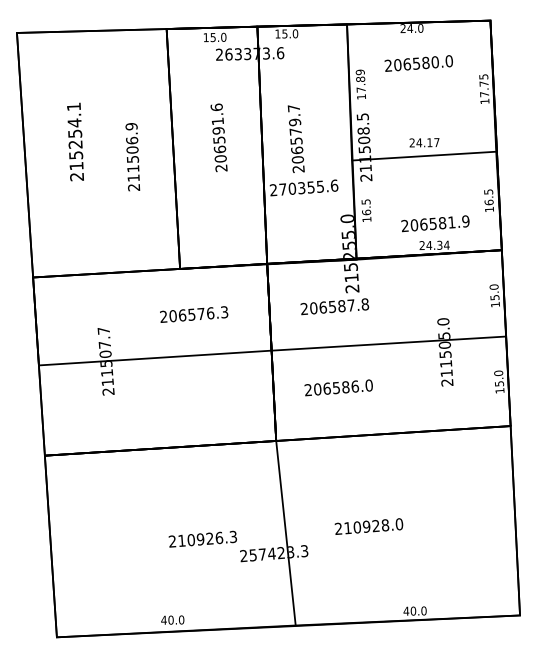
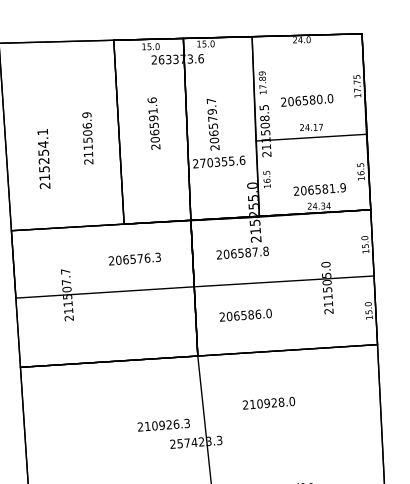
text: (418, 63) -> (306, 100), moved
text: (75, 141) -> (43, 158), moved
text: (368, 526) -> (268, 403), moved
text: (202, 538) -> (163, 424), moved

